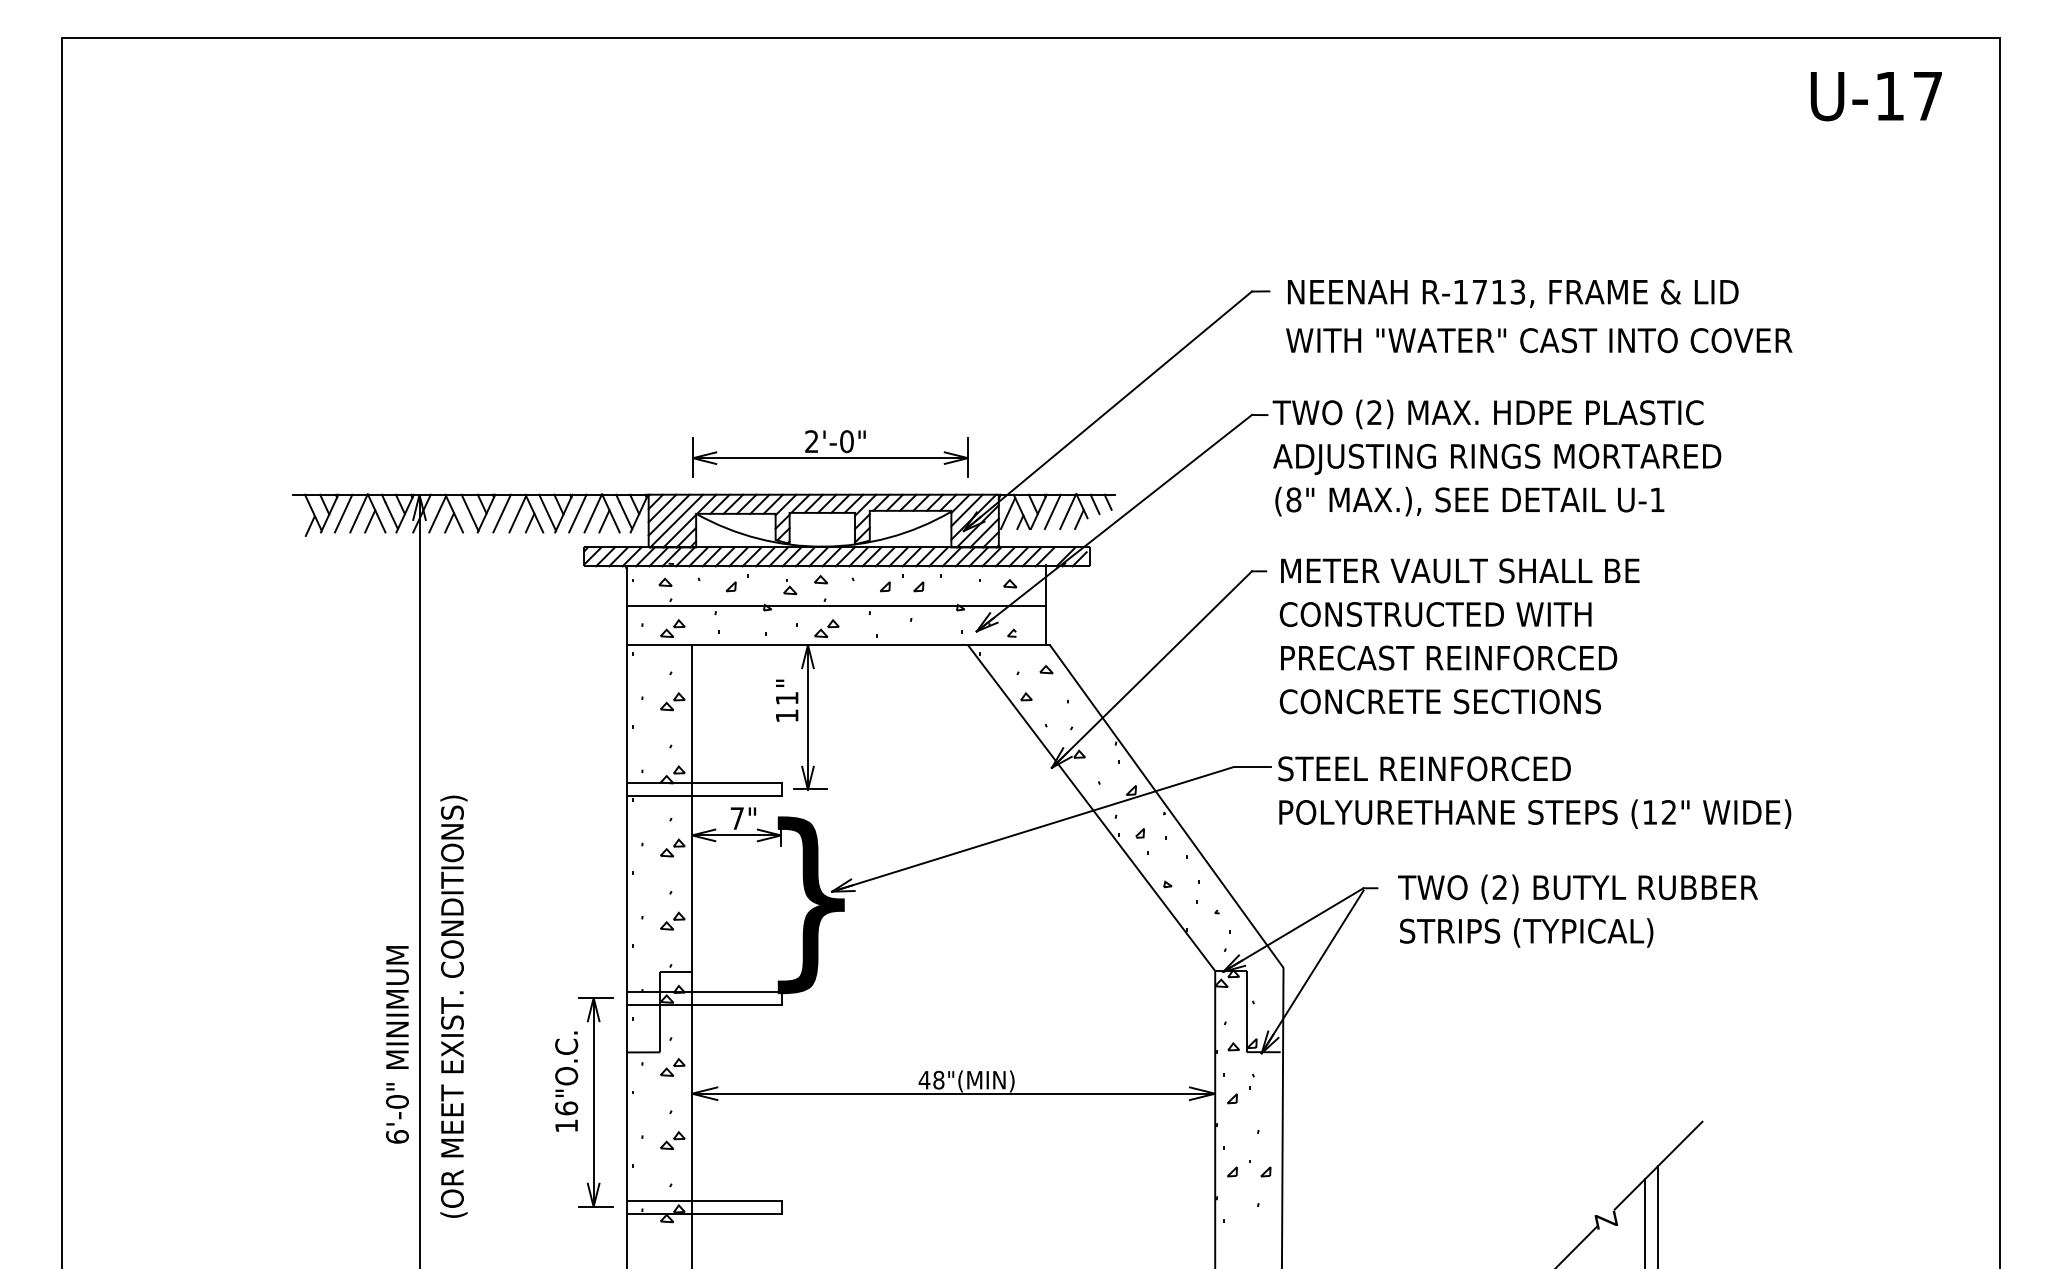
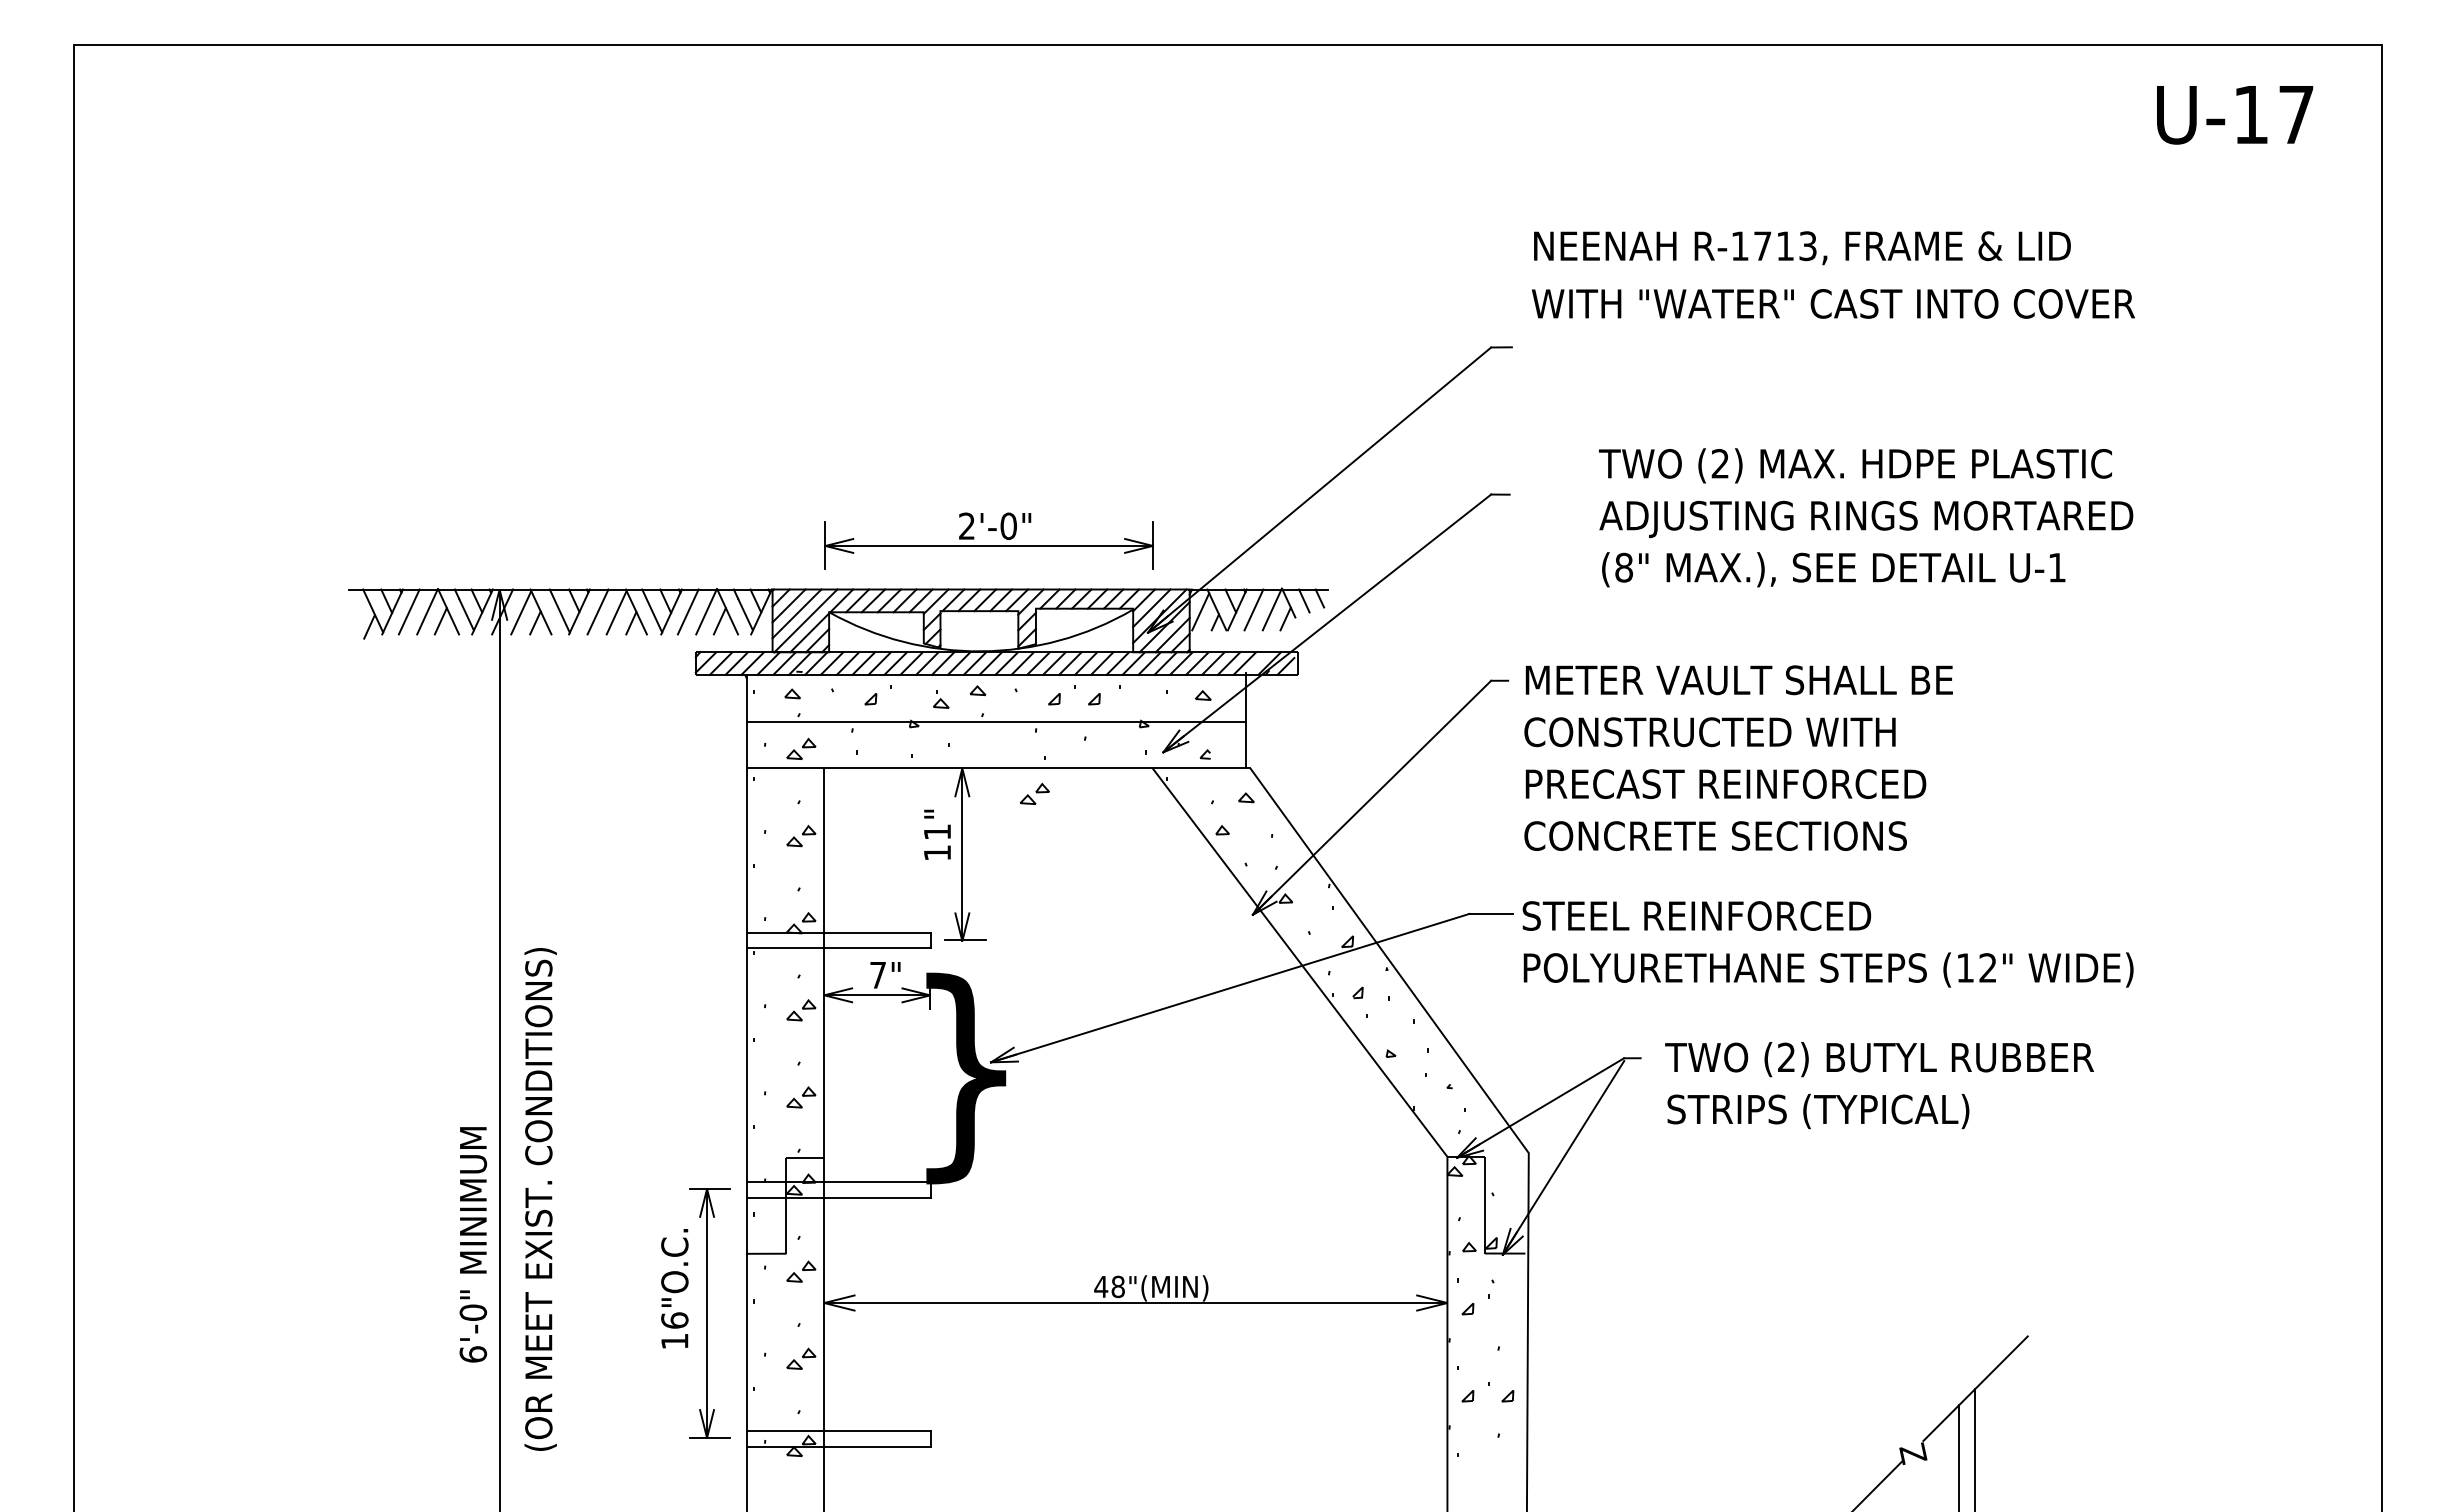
text: (1539, 315) -> (1833, 274), moved
text: (1497, 457) -> (1866, 517), moved
part: (826, 628) -> (1034, 793), moved

